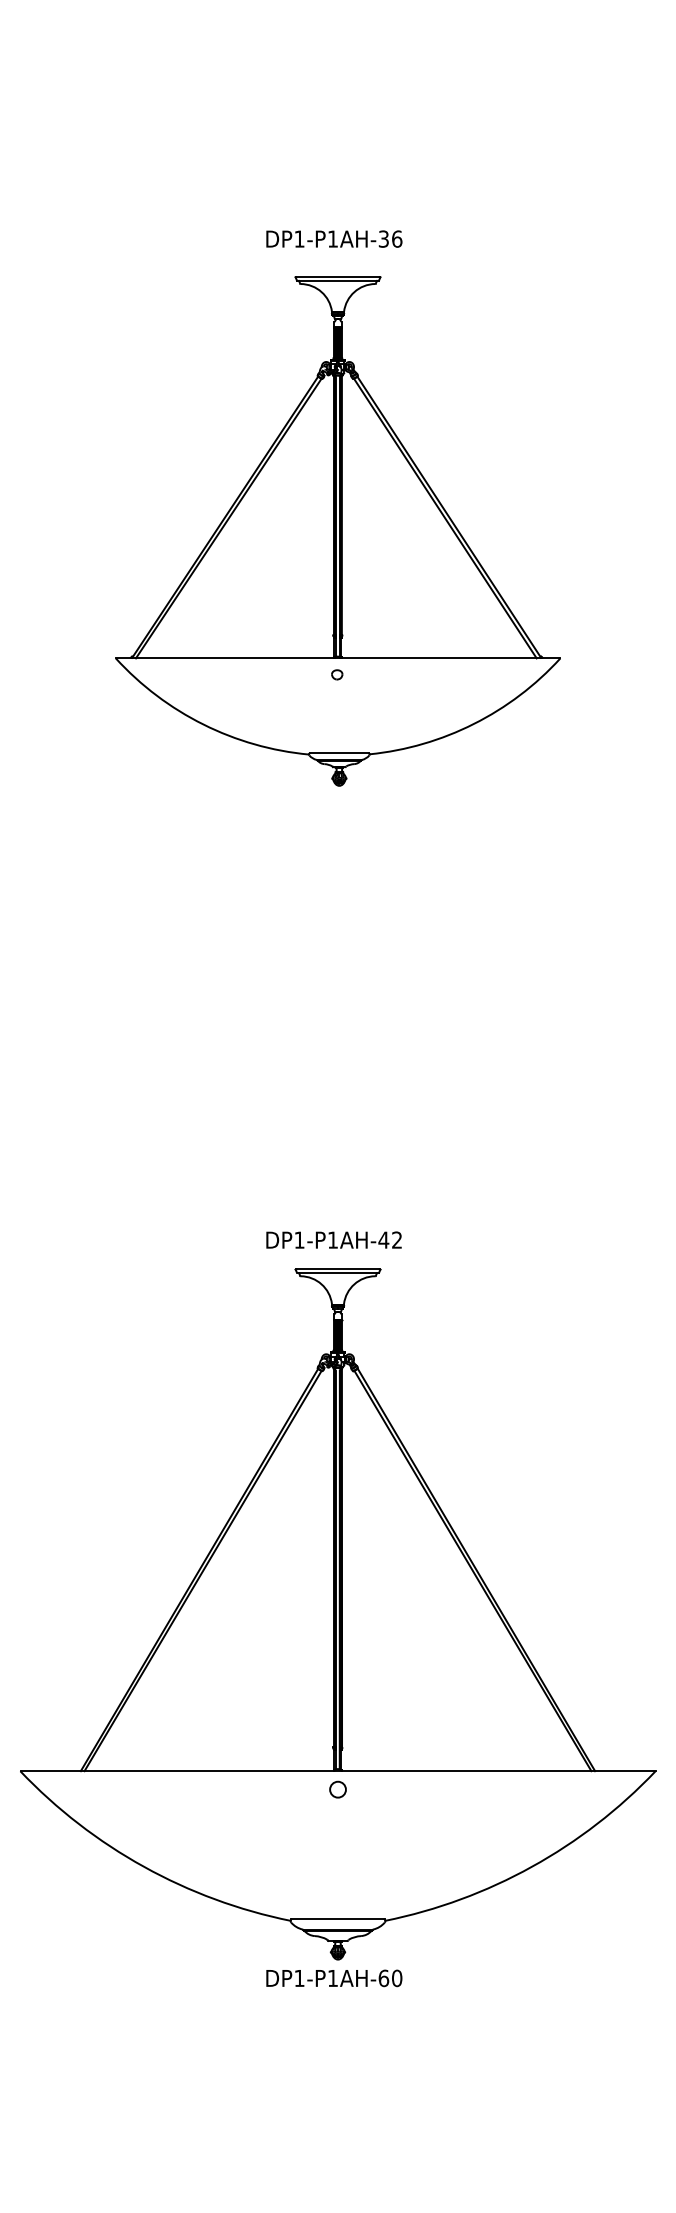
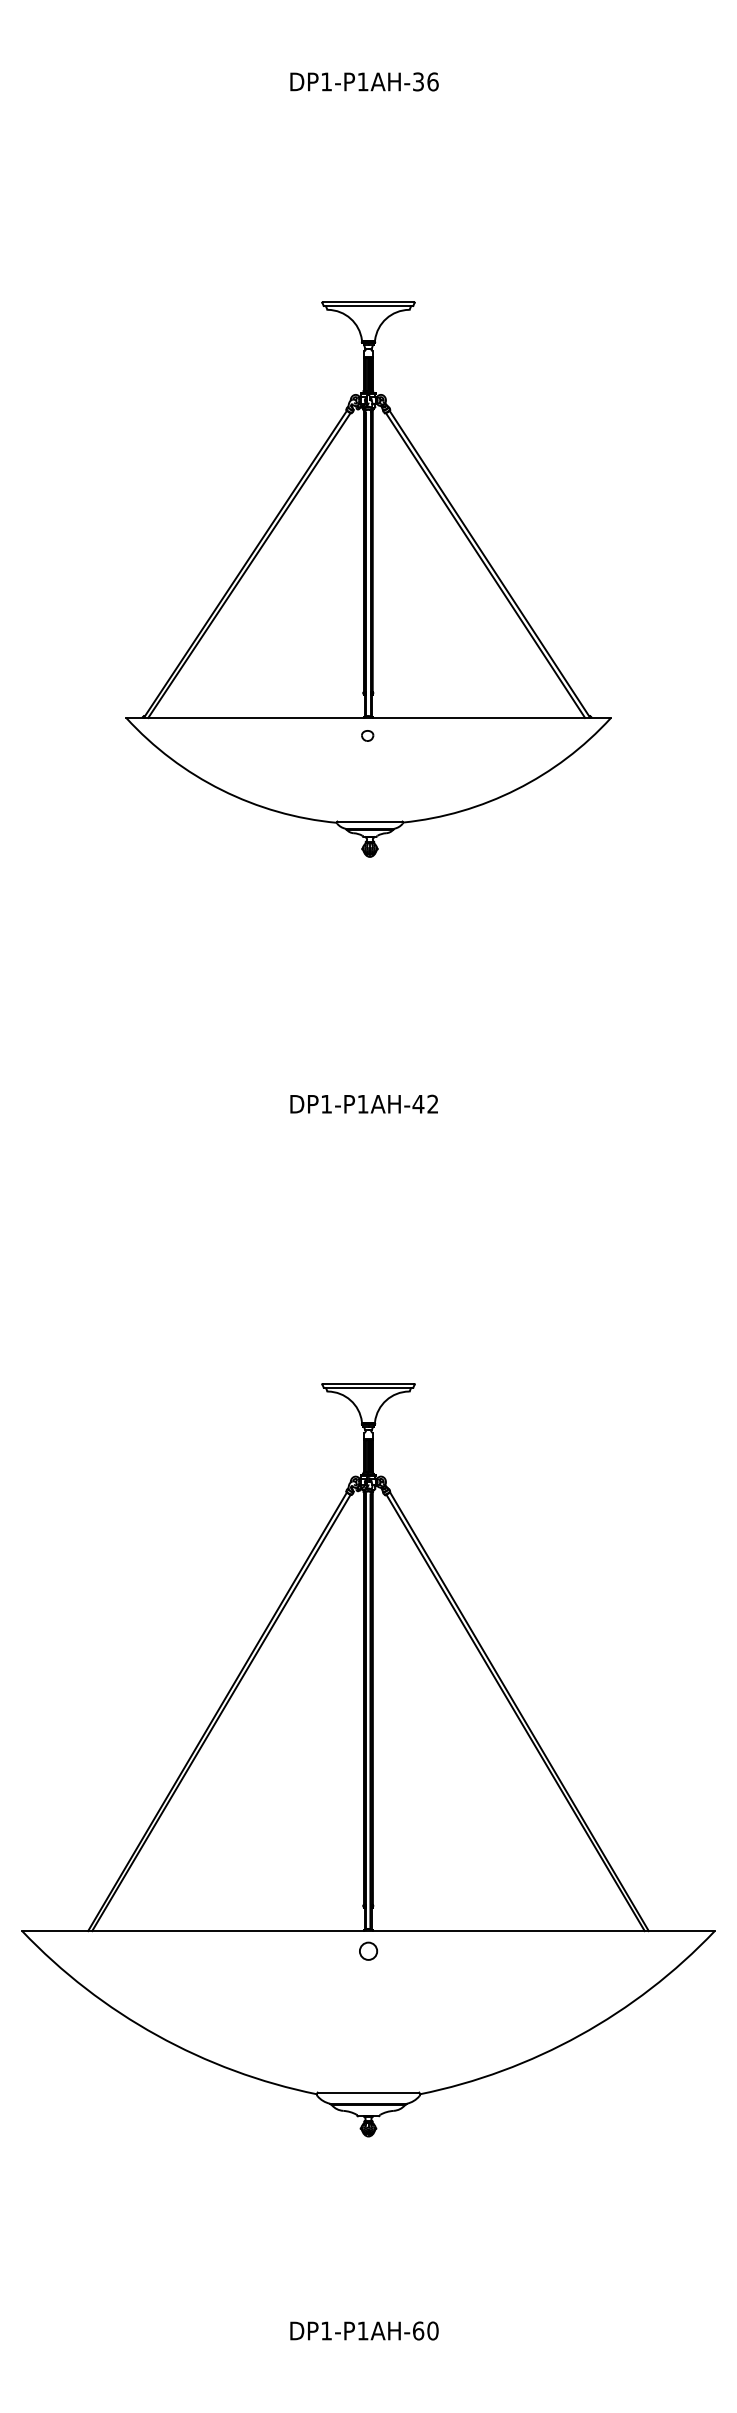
text: (334, 238) -> (364, 81), moved
text: (333, 1239) -> (363, 1103), moved
text: (334, 1977) -> (364, 2330), moved

